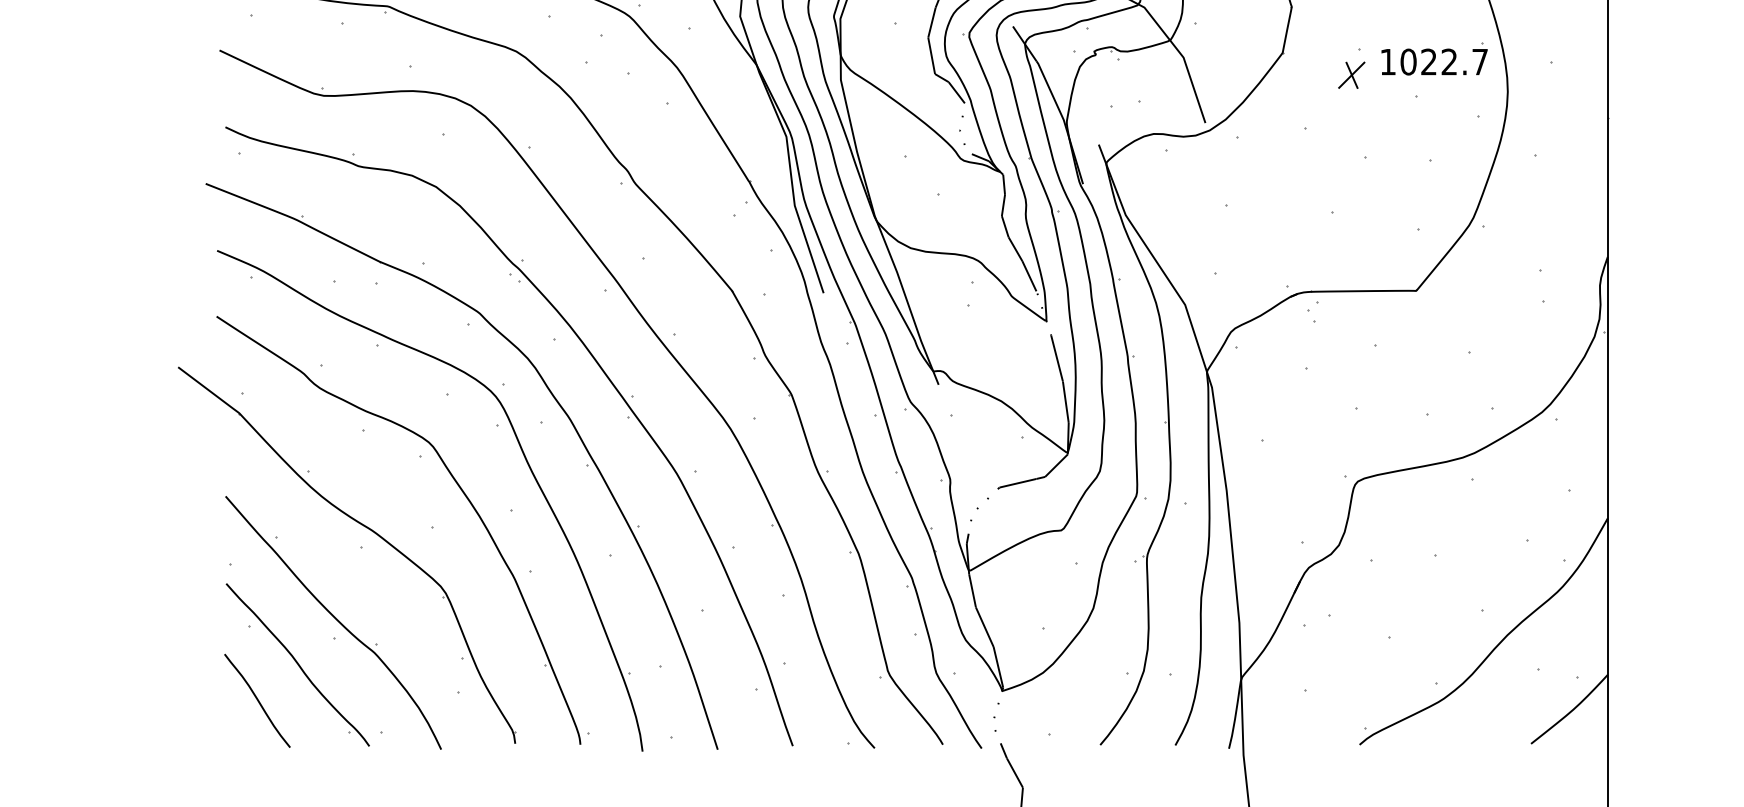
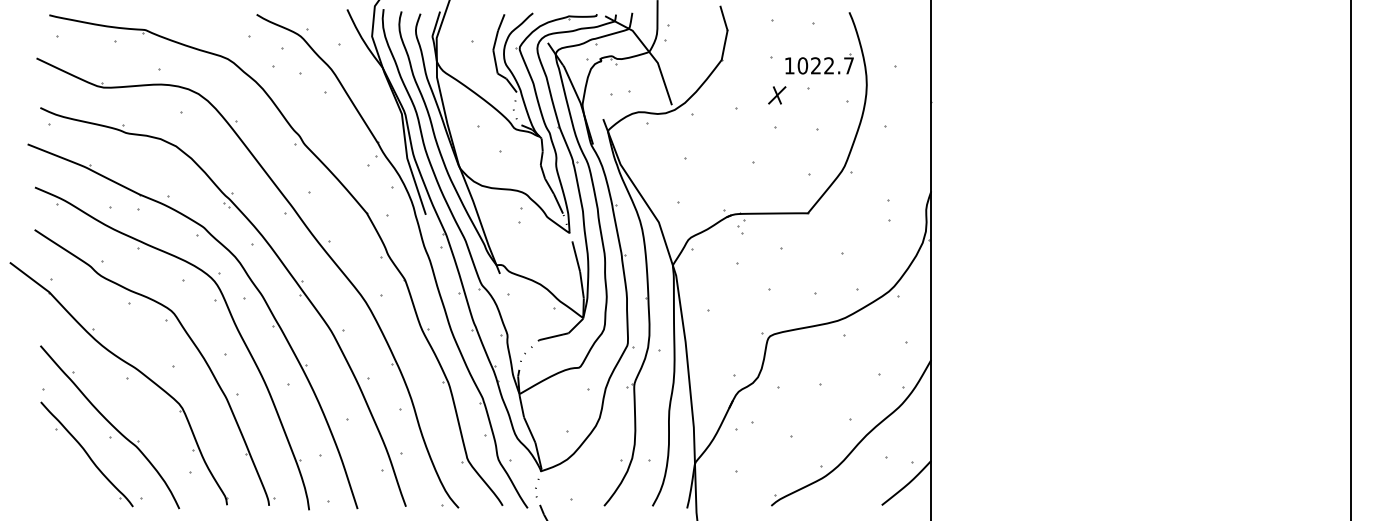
part: (1352, 75) -> (777, 95), moved
curve: (256, 700) -> (60, 477), removed

